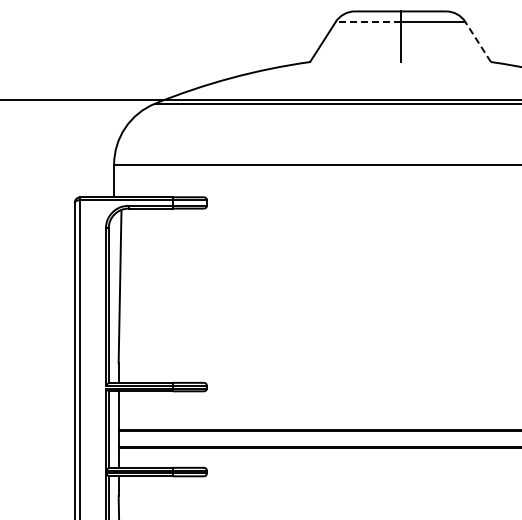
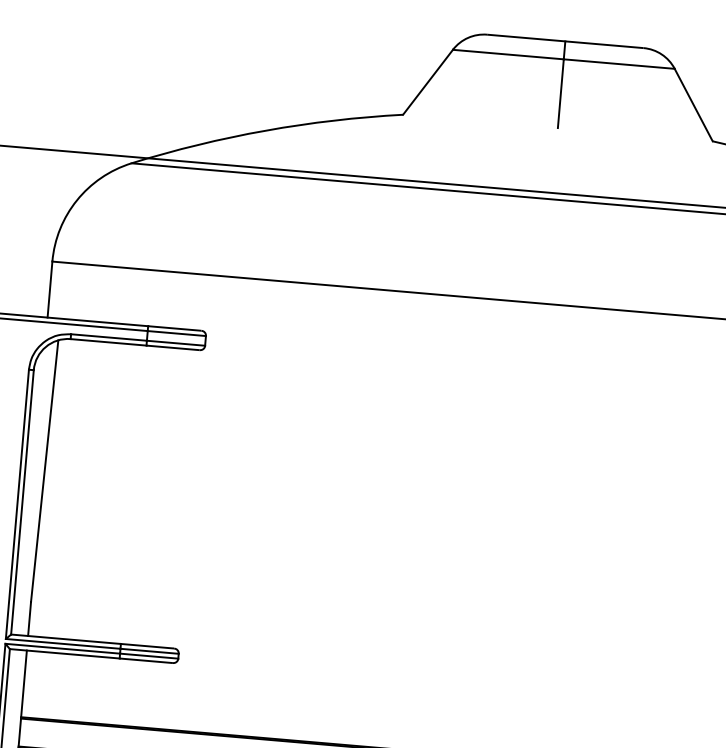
line: (367, 21) -> (507, 53), dashed -> solid
line: (478, 41) -> (694, 104), dashed -> solid

